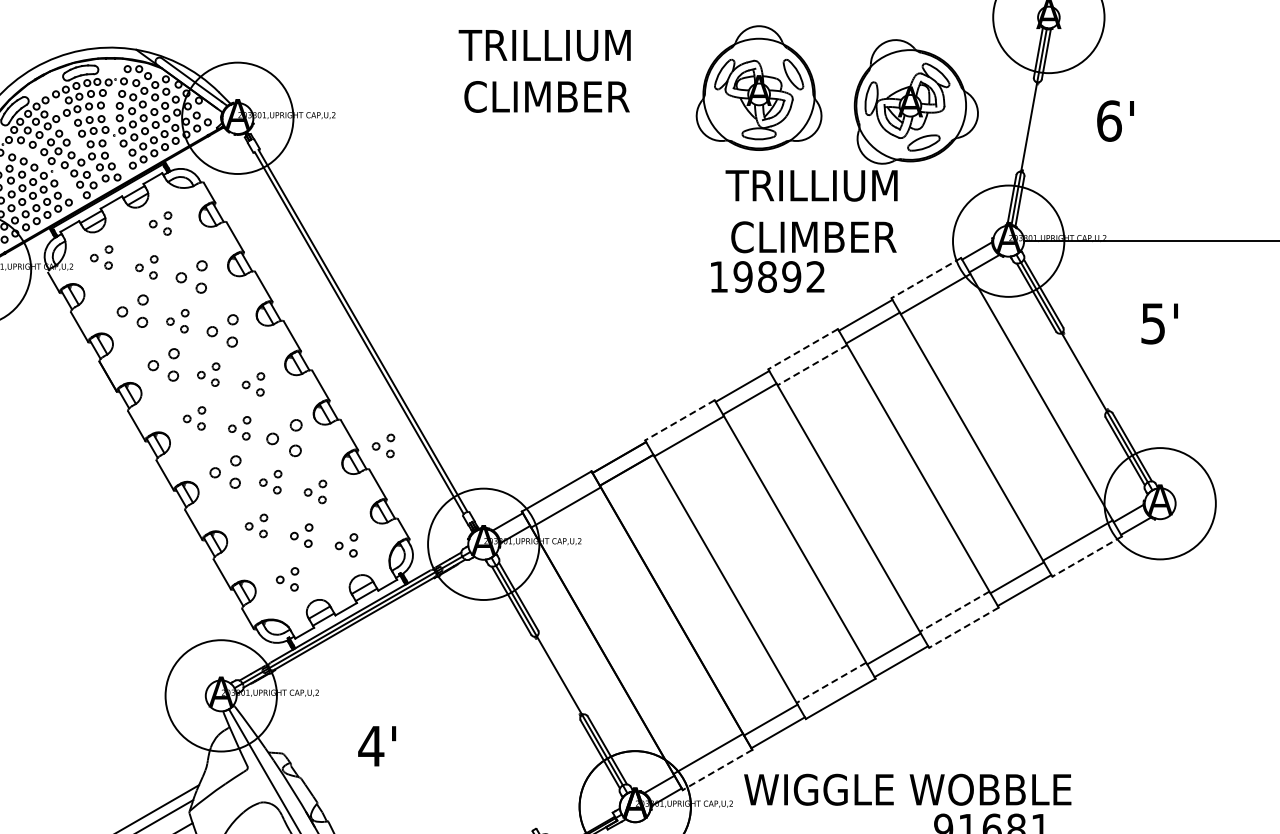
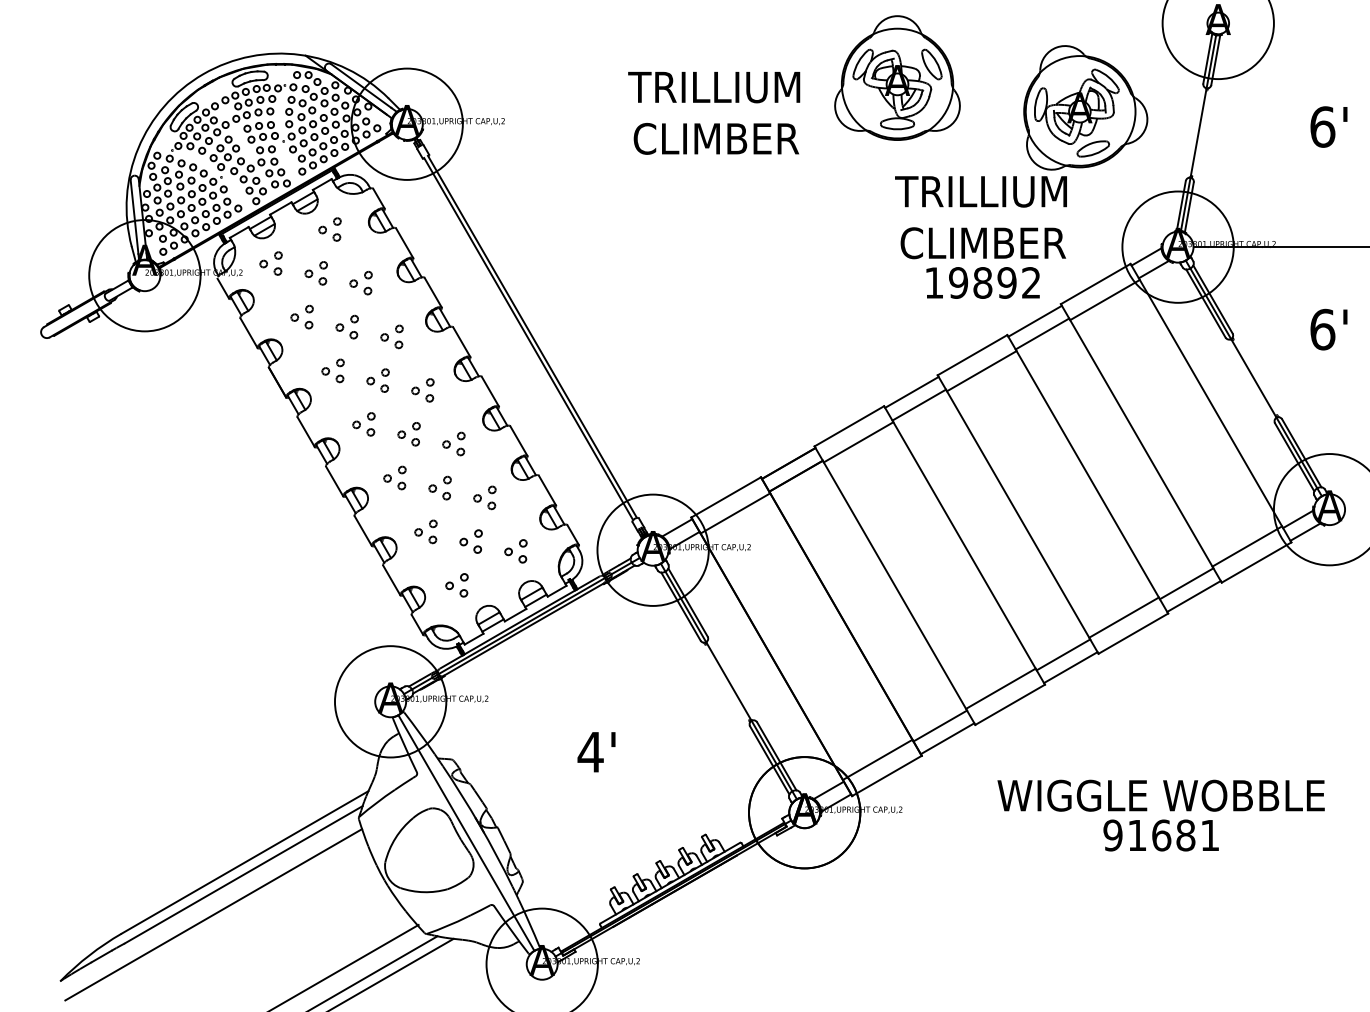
text: (545, 71) -> (714, 113), moved
part: (759, 87) -> (897, 77), moved
text: (1115, 120) -> (1328, 126), moved
text: (767, 276) -> (982, 282), moved
part: (191, 277) -> (360, 283), size x0.71
line: (926, 278) -> (1095, 284), dashed -> solid
part: (132, 310) -> (301, 316), size x0.71
text: (1153, 323) -> (1322, 329), 5' -> 6'
part: (222, 330) -> (391, 336), size x0.71
line: (803, 349) -> (972, 355), dashed -> solid
part: (163, 364) -> (332, 370), size x0.71
line: (812, 365) -> (981, 371), dashed -> solid
line: (679, 420) -> (848, 426), dashed -> solid
part: (284, 437) -> (453, 443), size x0.62
part: (383, 445) -> (552, 451), removed
part: (225, 471) -> (394, 477), size x0.71
line: (1087, 556) -> (1256, 562), dashed -> solid
line: (954, 611) -> (1123, 617), dashed -> solid
line: (963, 627) -> (1132, 633), dashed -> solid
line: (831, 682) -> (1000, 688), dashed -> solid
text: (377, 746) -> (596, 752), moved
line: (717, 770) -> (886, 776), dashed -> solid
text: (907, 789) -> (1160, 795), moved

